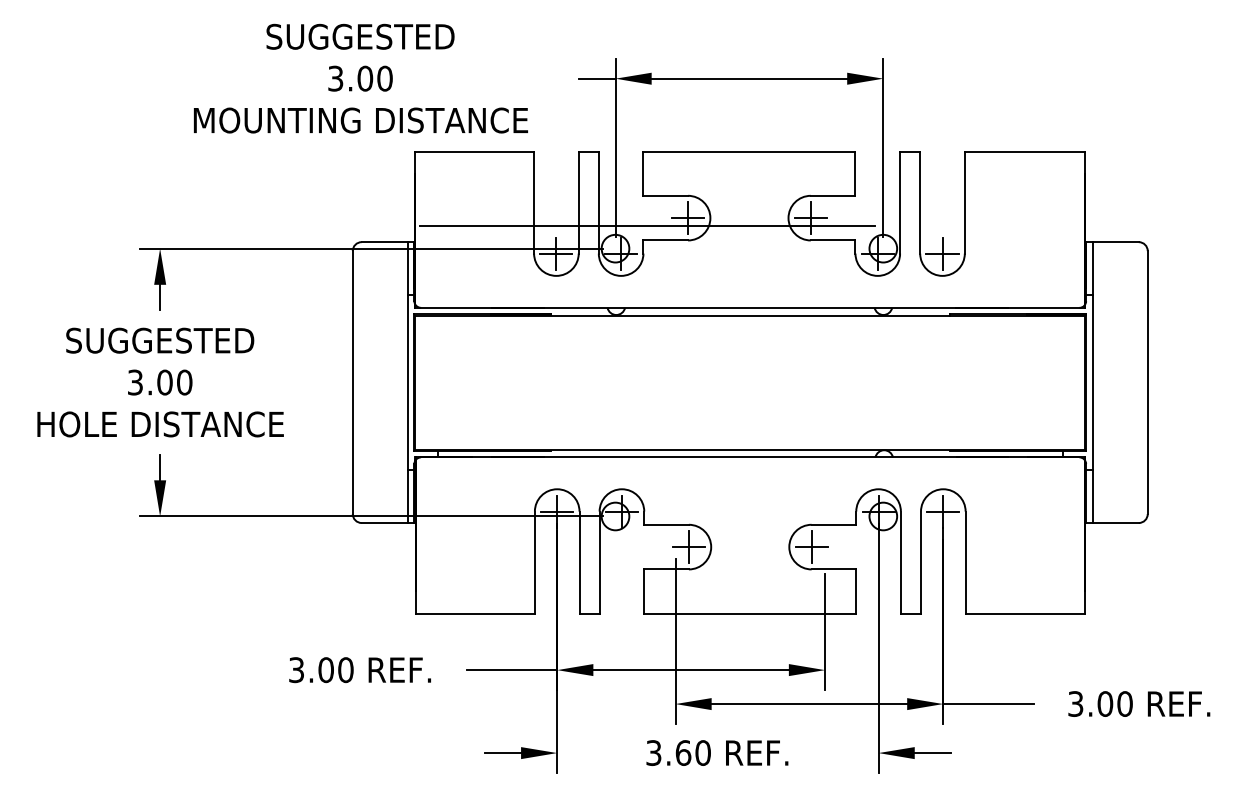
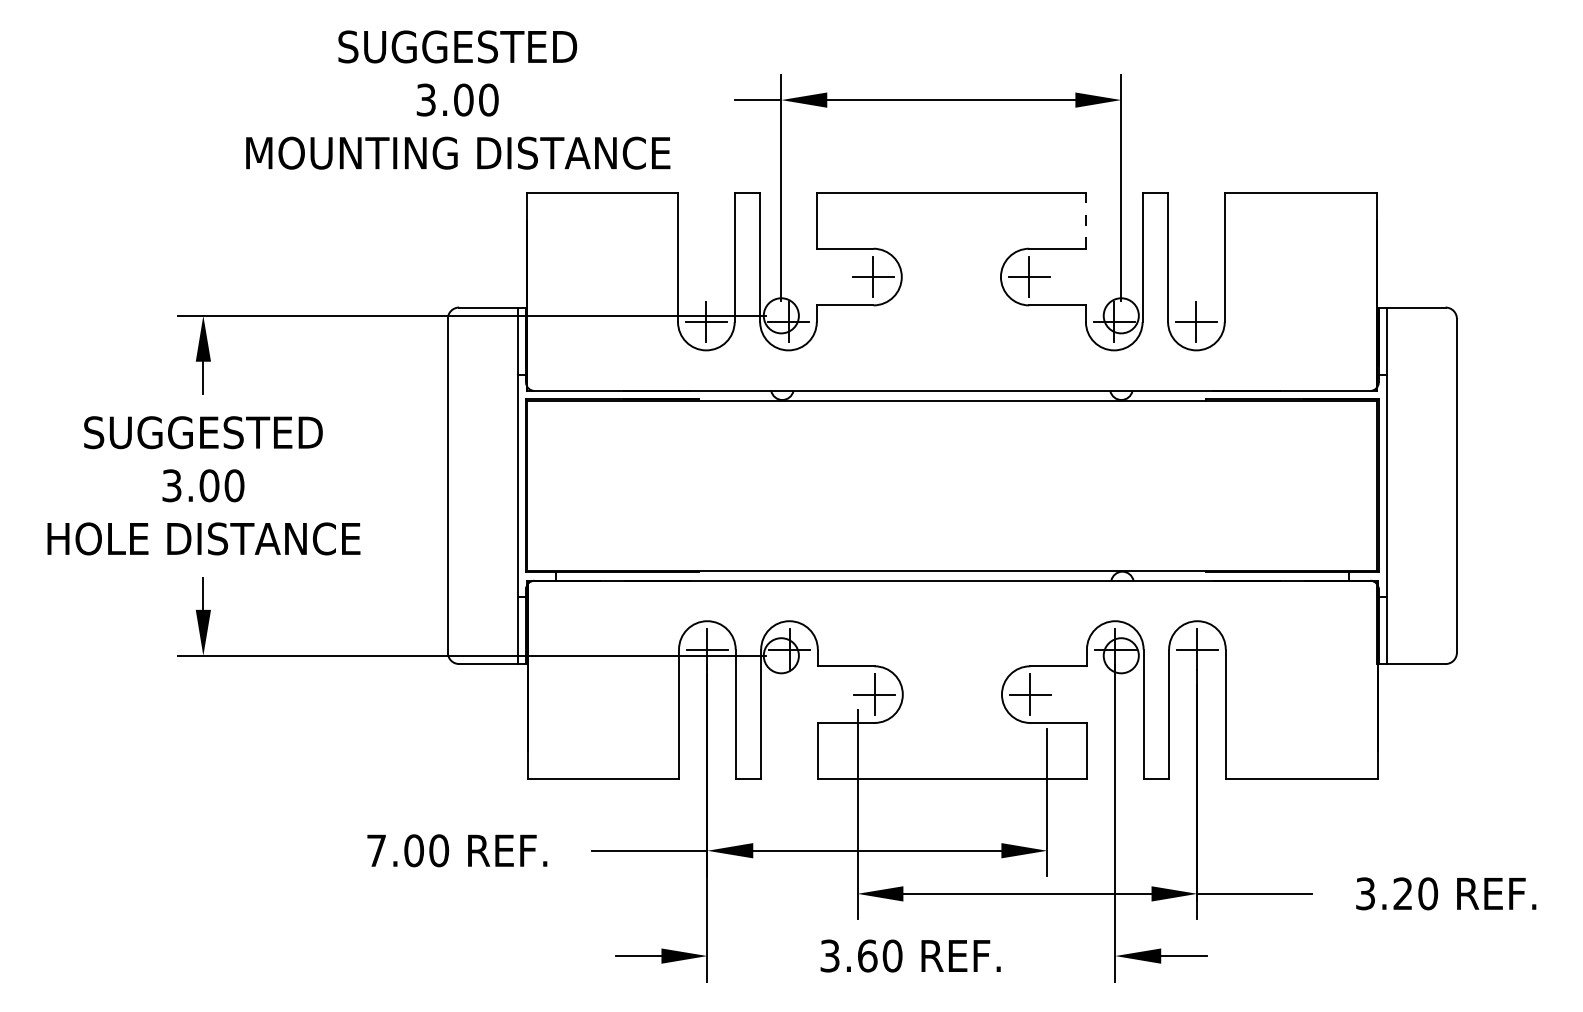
line: (855, 173) -> (1085, 220), solid -> dashed
line: (647, 226) -> (821, 287), removed
text: (296, 670) -> (376, 851), 3.00 -> 7.00
text: (1105, 703) -> (1403, 893), 3.00 -> 3.20

